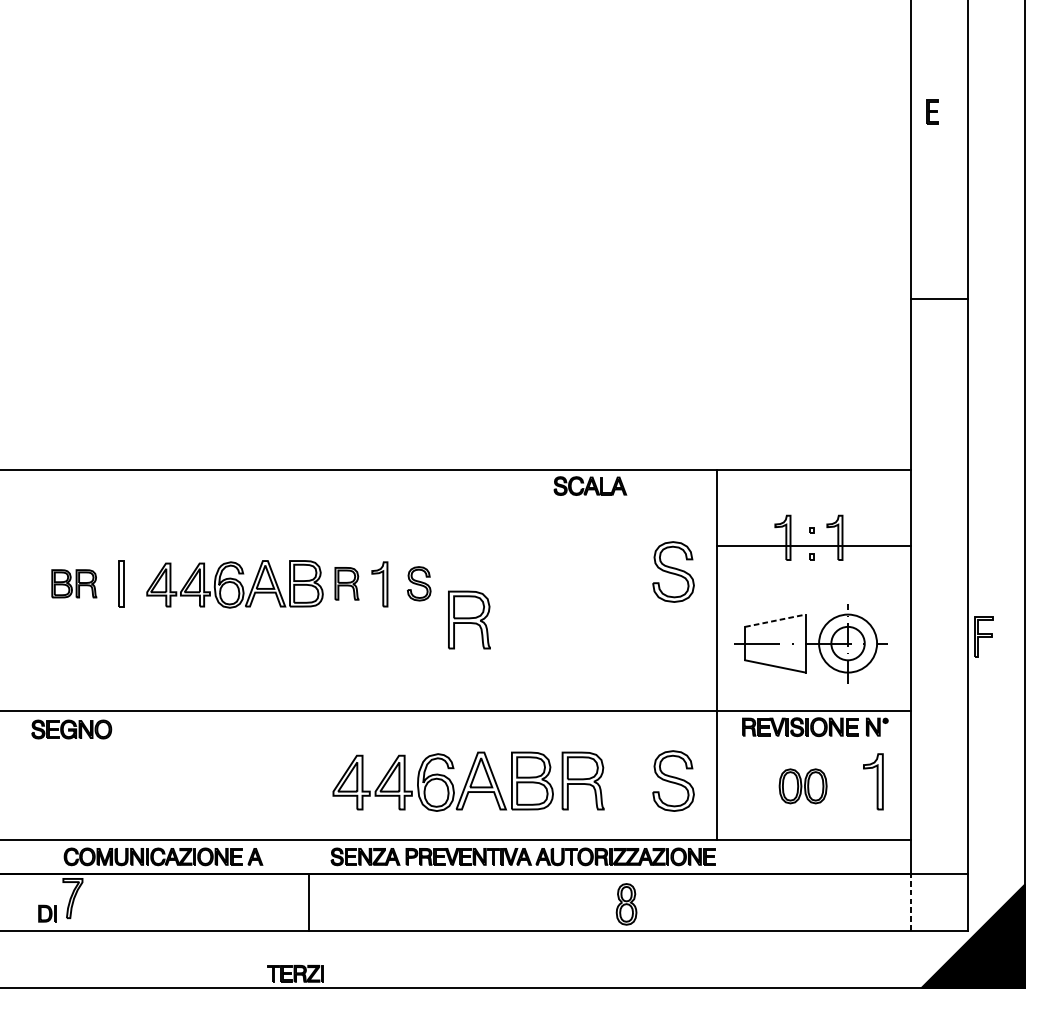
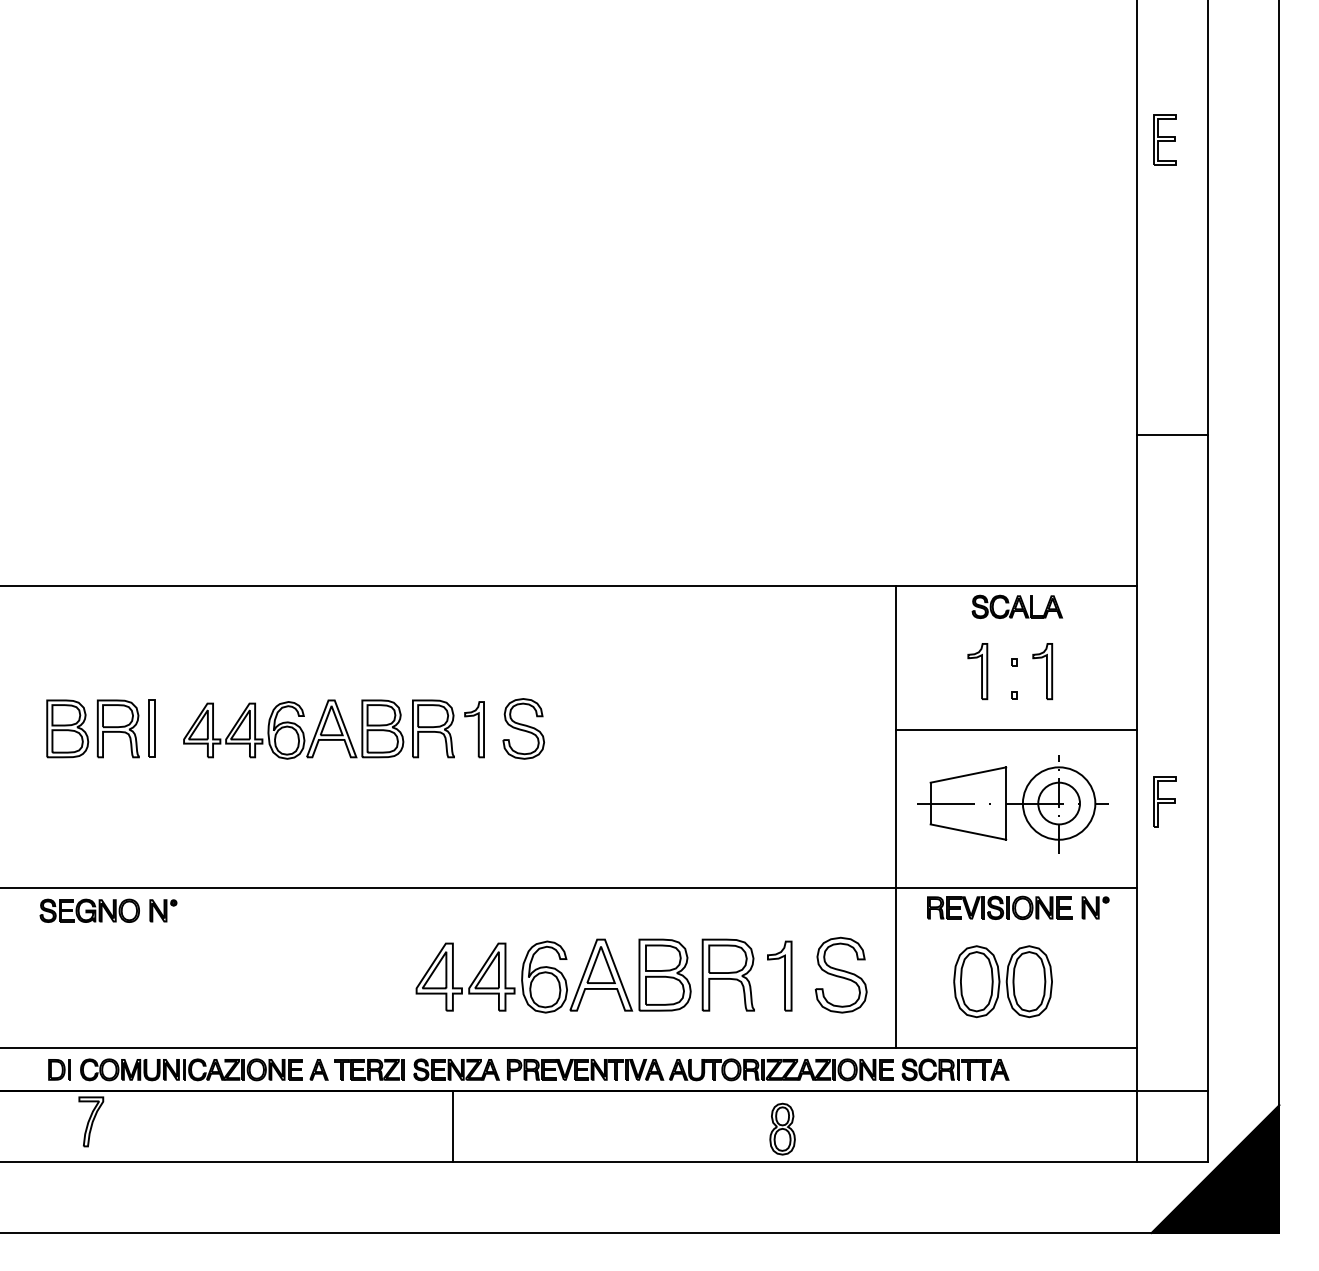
part: (932, 111) -> (1164, 139), size x1.67
line: (938, 299) -> (1172, 434), moved
part: (590, 485) -> (1017, 606), moved
line: (813, 545) -> (1016, 730), moved
part: (672, 571) -> (840, 713), removed
part: (73, 583) -> (92, 728), size x1.67
part: (346, 583) -> (433, 728), size x1.43
part: (419, 583) -> (523, 728), size x1.43
part: (468, 619) -> (585, 773), removed
line: (775, 621) -> (968, 775), dashed -> solid
part: (983, 636) -> (1164, 801), moved
part: (130, 729) -> (163, 910), added
part: (873, 781) -> (779, 975), moved
part: (802, 786) -> (1002, 981), size x1.67
part: (765, 856) -> (955, 1069), added
line: (309, 901) -> (453, 1125), moved
line: (910, 902) -> (1137, 1126), dashed -> solid
part: (47, 913) -> (59, 1069), moved
part: (295, 973) -> (369, 1069), moved

